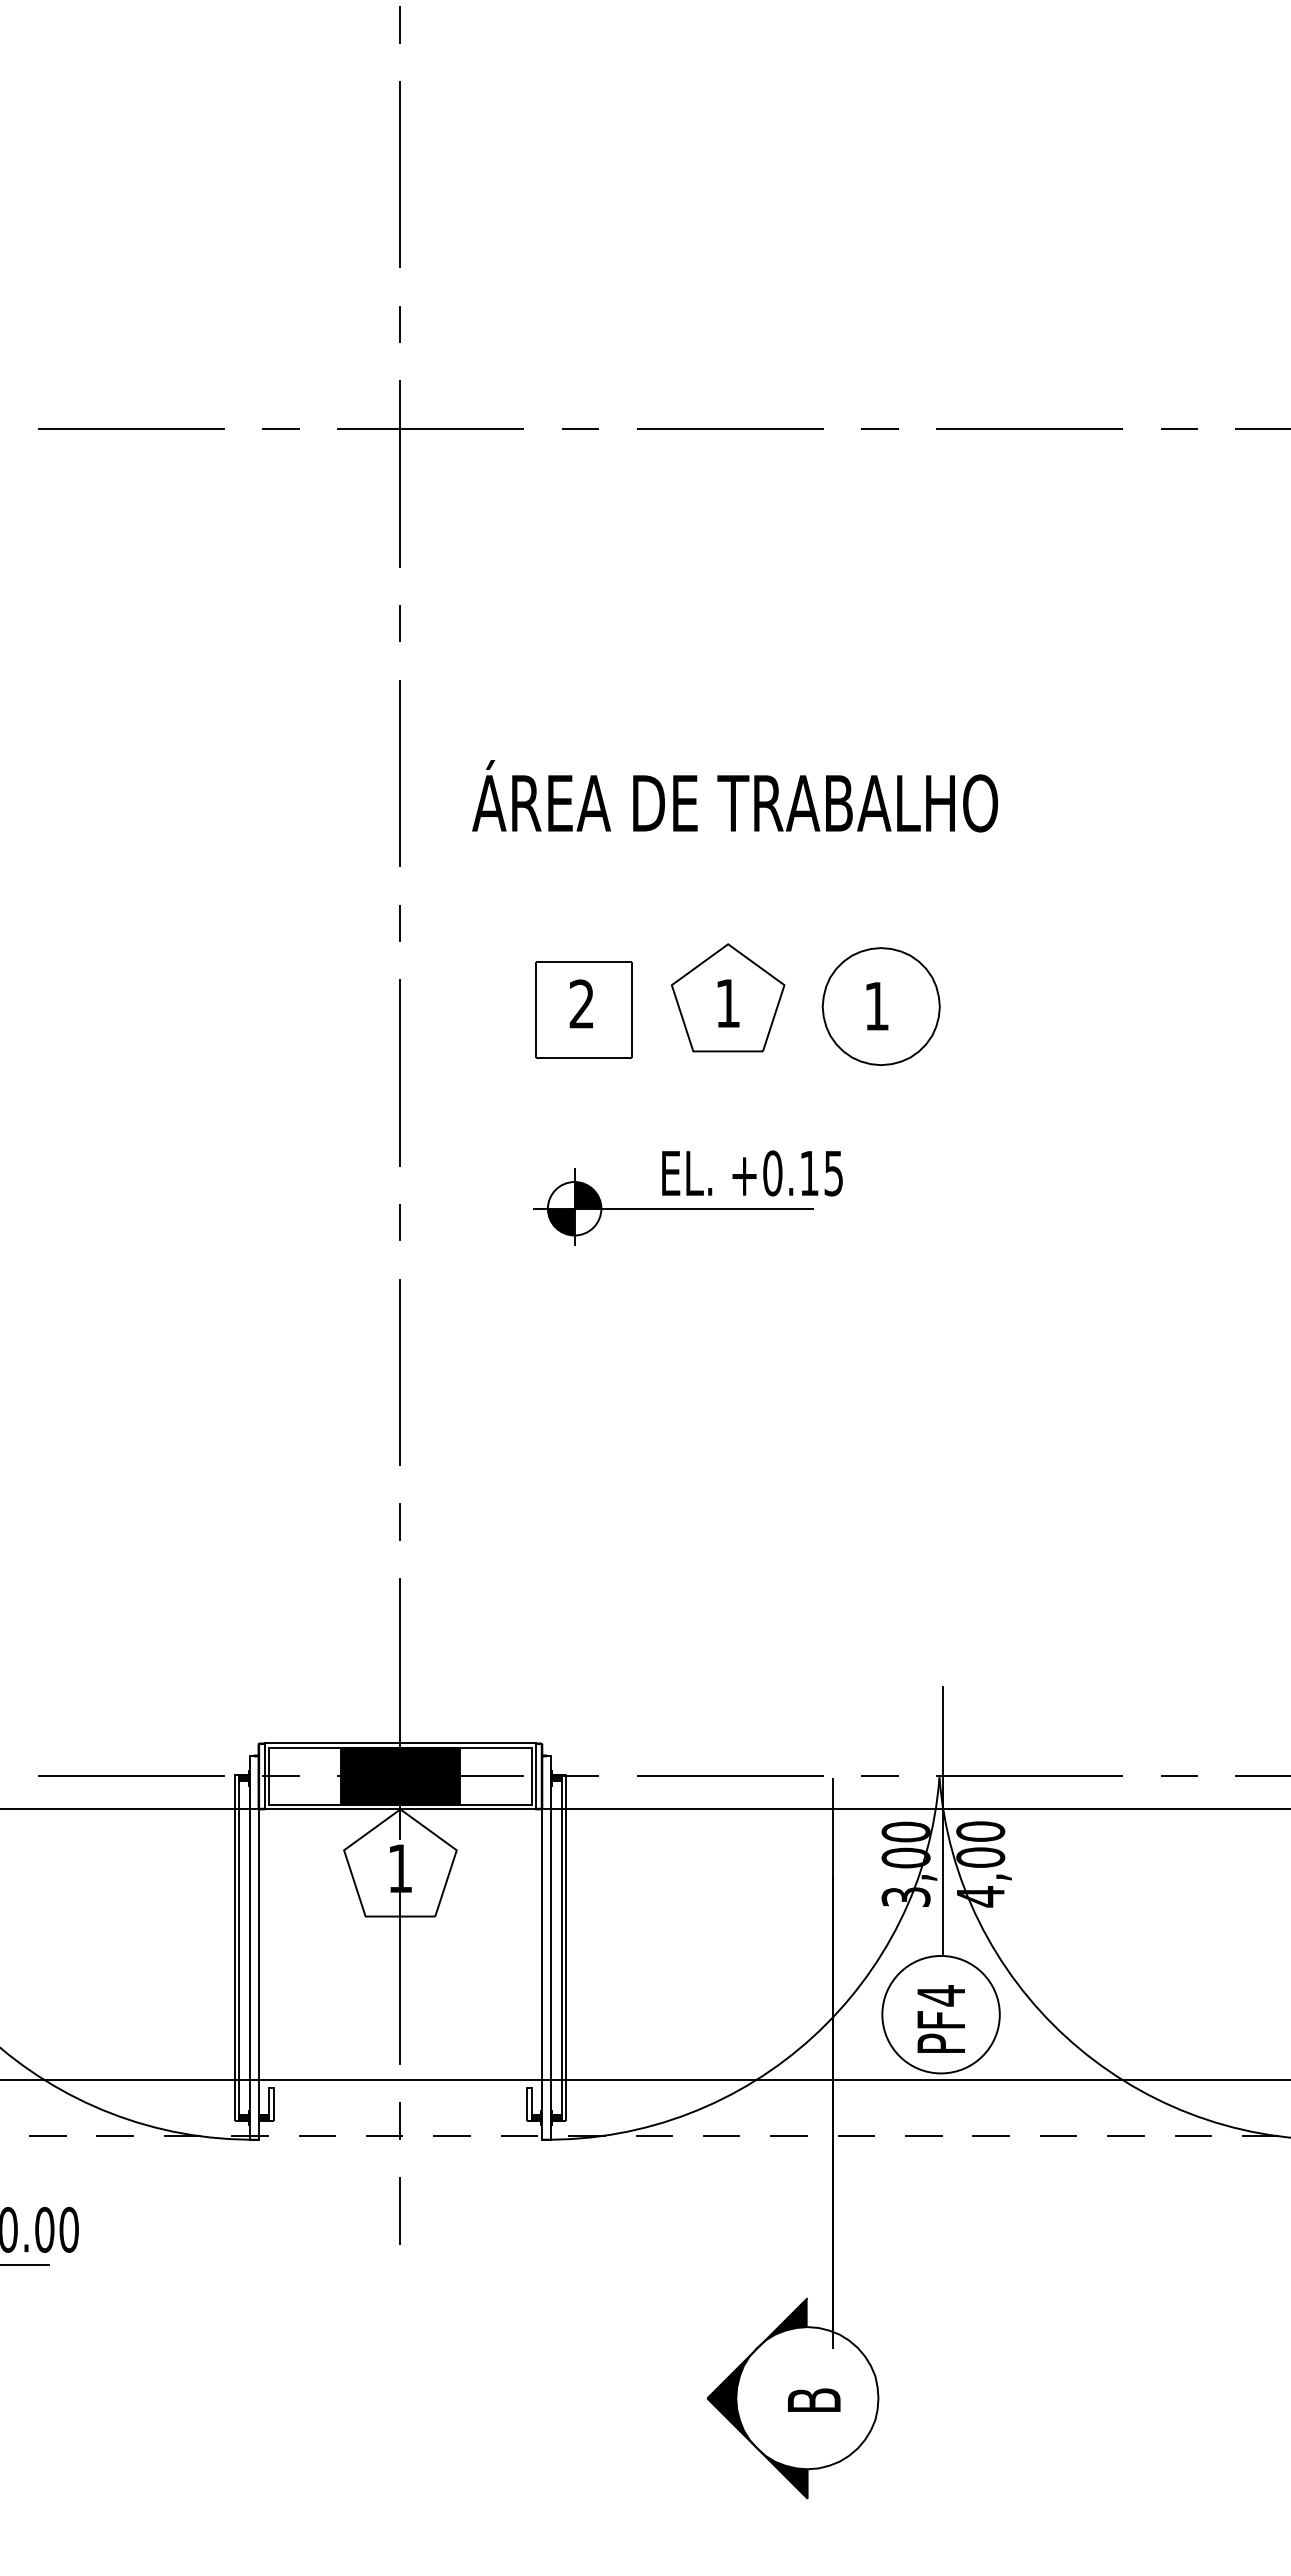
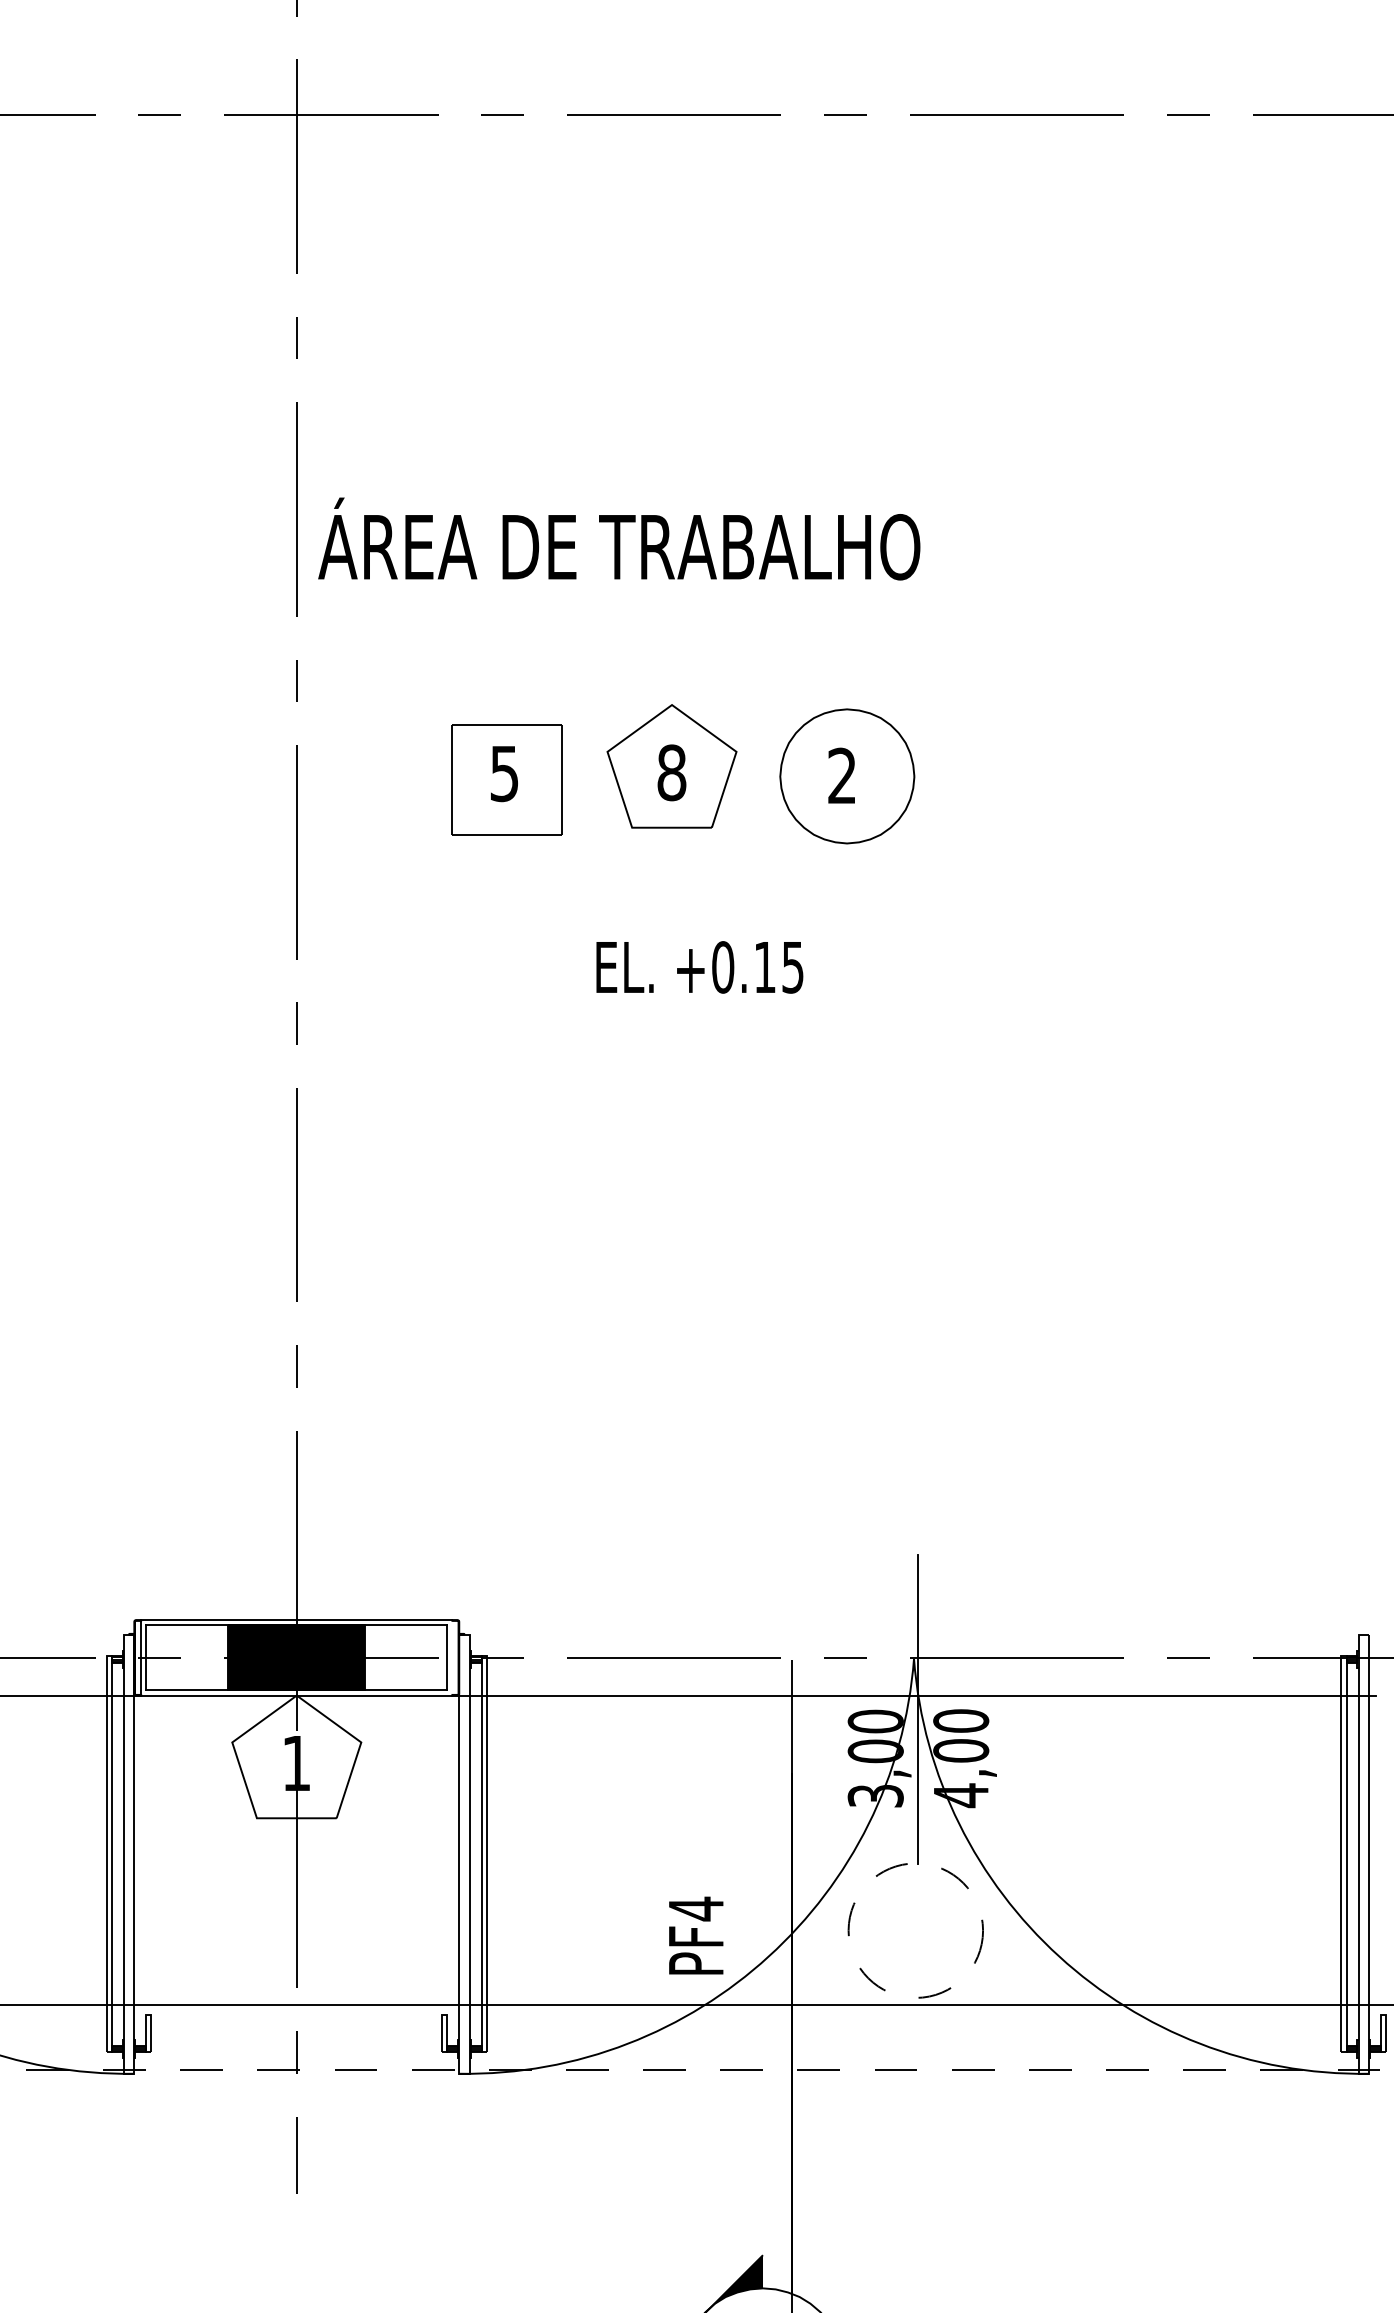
text: (734, 796) -> (618, 539), moved
text: (727, 1003) -> (671, 772), 1 -> 8
text: (581, 1004) -> (504, 774), 2 -> 5
text: (876, 1005) -> (841, 775), 1 -> 2
part: (673, 1206) -> (609, 1005), removed
line: (536, 1776) -> (452, 1657), removed
circle: (940, 2014) -> (915, 1930), solid -> dashed
text: (940, 2018) -> (695, 1935), moved

